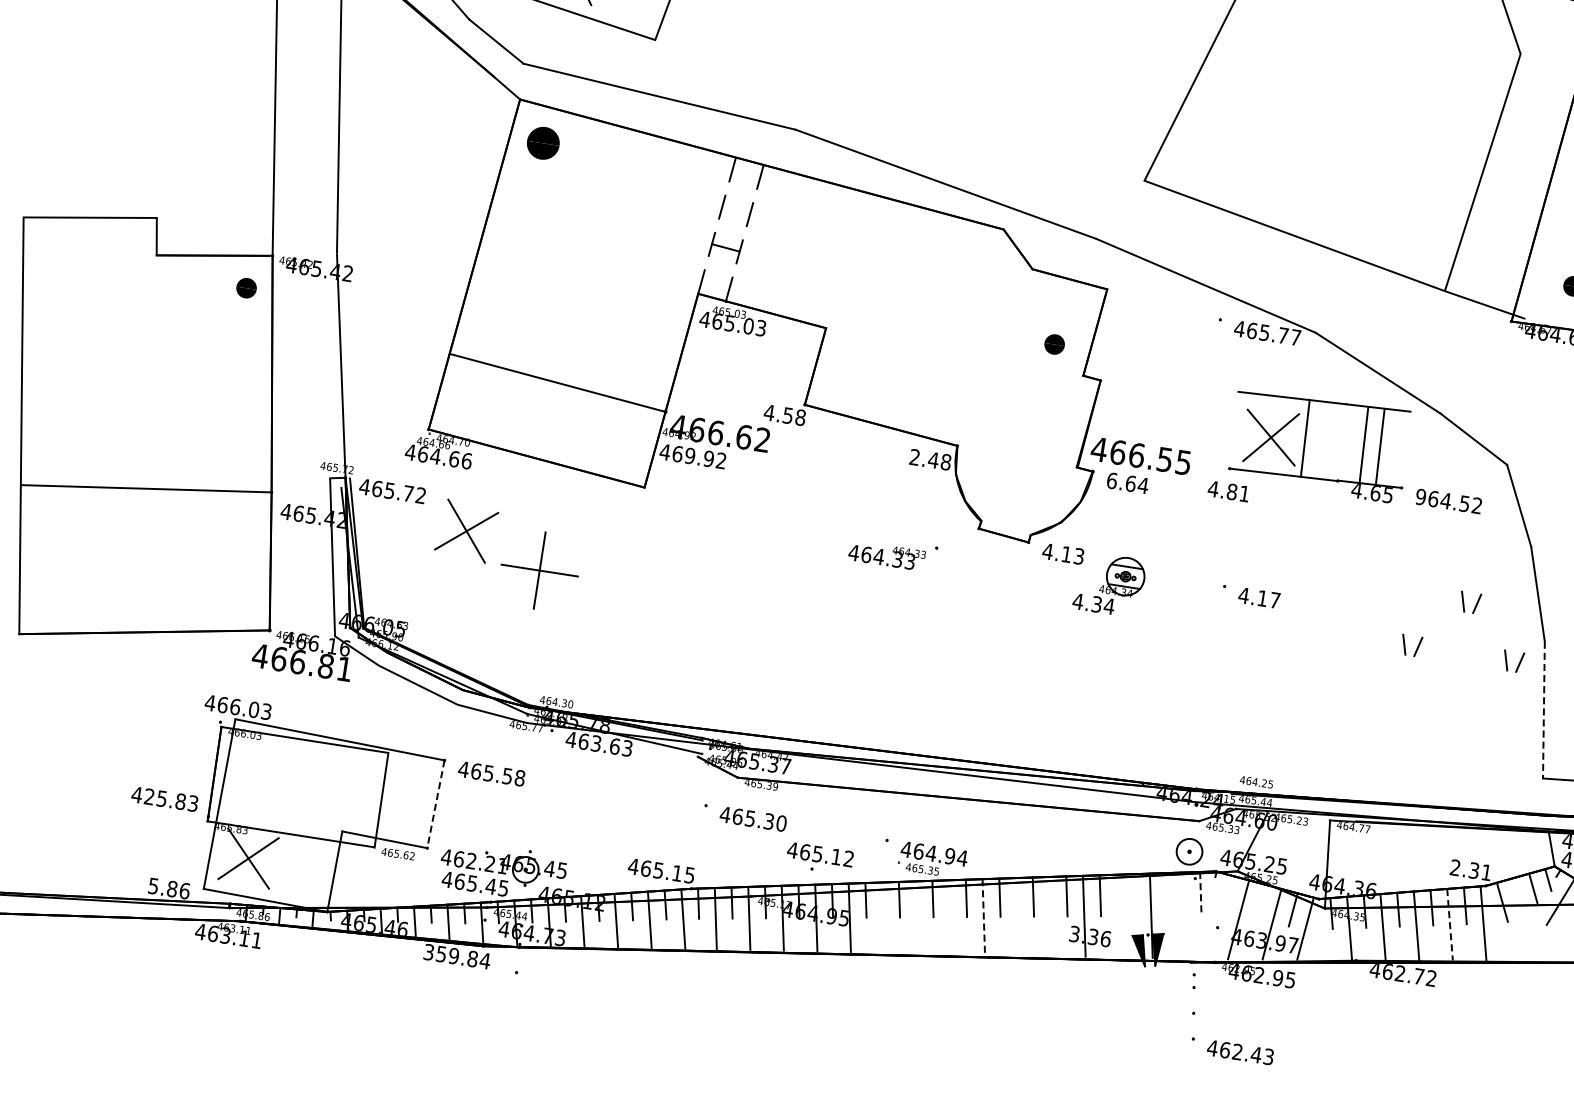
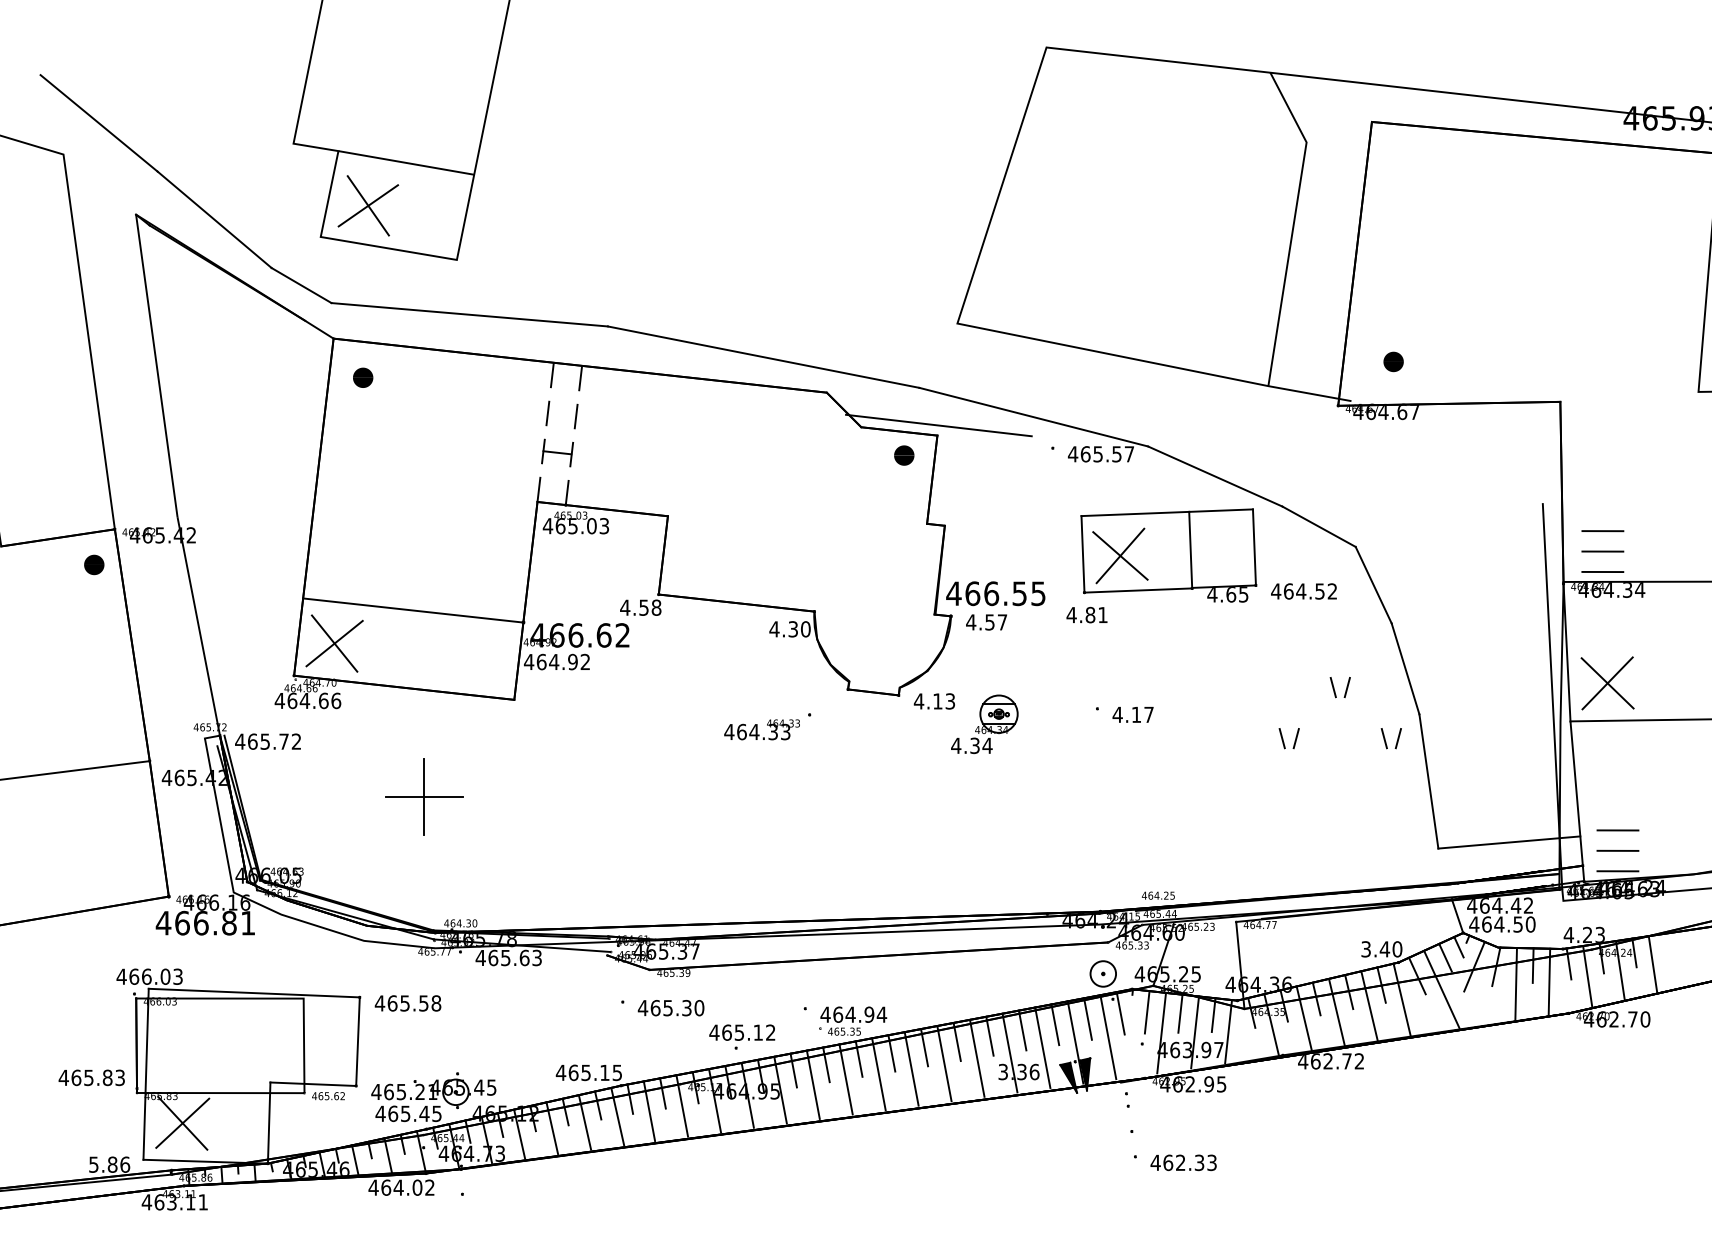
part: (543, 142) -> (363, 377), size x0.62
line: (1109, 279) -> (938, 425), added
text: (1282, 335) -> (1116, 454), 465.77 -> 465.57
part: (1054, 344) -> (904, 455), moved
line: (1304, 438) -> (1082, 554), moved
line: (1362, 445) -> (1253, 547), moved
line: (1380, 446) -> (1190, 549), moved
text: (690, 455) -> (554, 661), 469.92 -> 464.92
text: (929, 459) -> (789, 629), 2.48 -> 4.30
text: (1127, 483) -> (986, 622), 6.64 -> 4.57
text: (1421, 497) -> (1276, 591), 964.52 -> 464.52
part: (466, 531) -> (334, 643), moved
line: (1543, 710) -> (1428, 781), dashed -> solid
text: (596, 743) -> (505, 957), 463.63 -> 465.63
text: (149, 796) -> (76, 1077), 425.83 -> 465.83
line: (435, 805) -> (357, 1042), dashed -> solid
text: (470, 860) -> (400, 1091), 462.21 -> 465.21
text: (1470, 870) -> (1381, 949), 2.31 -> 3.40
line: (1166, 893) -> (1087, 1018), added
line: (1200, 893) -> (1120, 1013), dashed -> solid
line: (1134, 894) -> (1055, 1024), added
line: (1226, 896) -> (1146, 1012), added
line: (1260, 903) -> (1180, 1013), added
line: (1050, 915) -> (976, 1057), added
line: (1117, 915) -> (1042, 1047), added
line: (1184, 915) -> (1108, 1037), added
line: (1017, 916) -> (944, 1063), added
line: (882, 917) -> (812, 1084), added
line: (916, 917) -> (845, 1079), added
line: (949, 917) -> (878, 1074), added
line: (983, 917) -> (911, 1069), dashed -> solid
line: (1524, 919) -> (1441, 989), added
line: (1450, 924) -> (1369, 1005), dashed -> solid
text: (456, 956) -> (401, 1187), 359.84 -> 464.02
text: (1256, 1054) -> (1199, 1162), 462.43 -> 462.33

